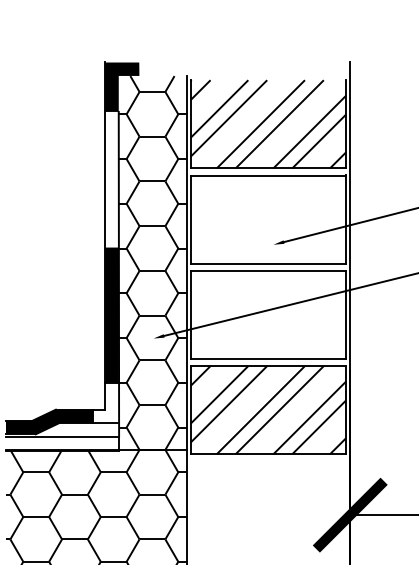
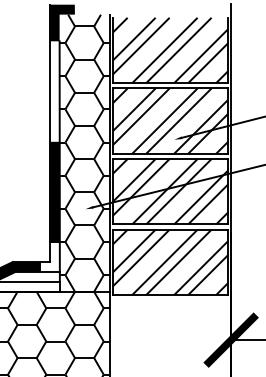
hatch: (268, 219) -> (170, 121), added
hatch: (268, 314) -> (170, 191), added

